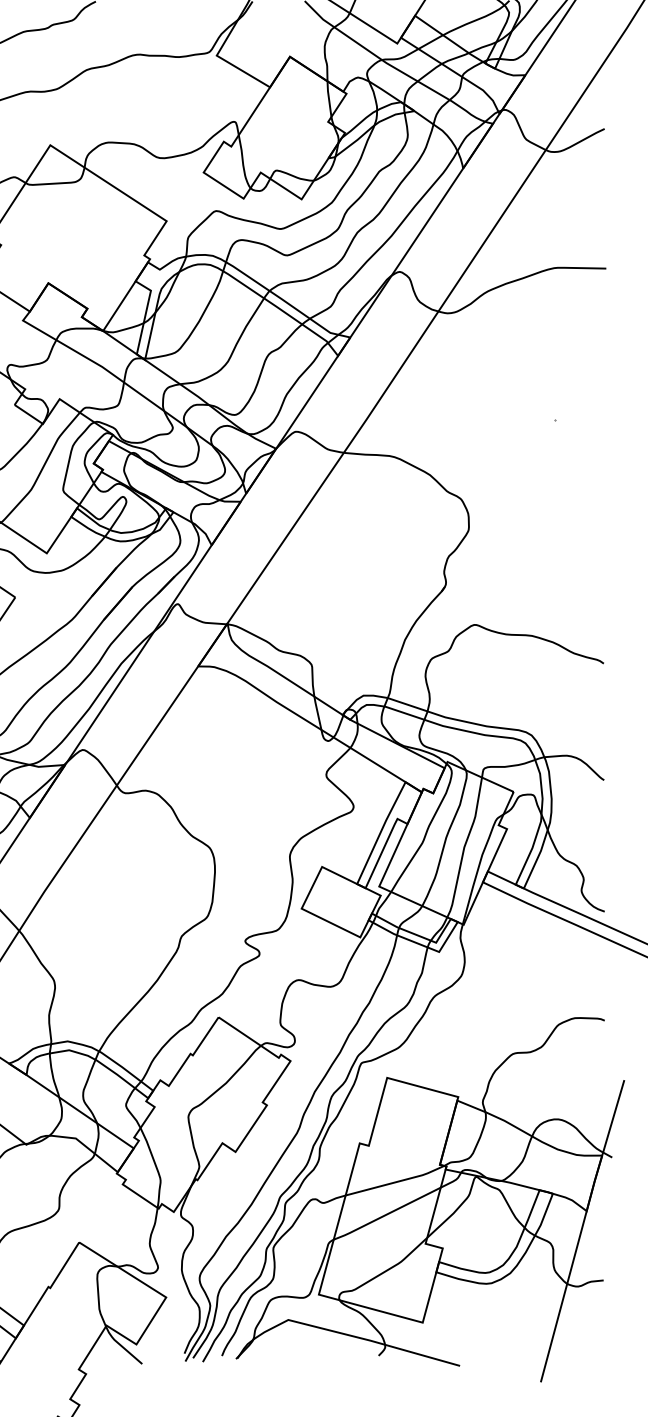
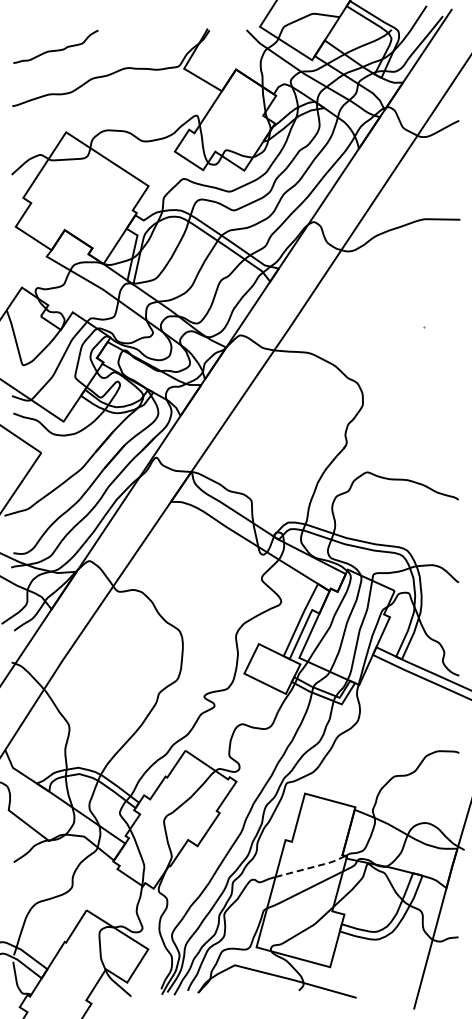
line: (396, 1182) -> (311, 867), solid -> dashed

